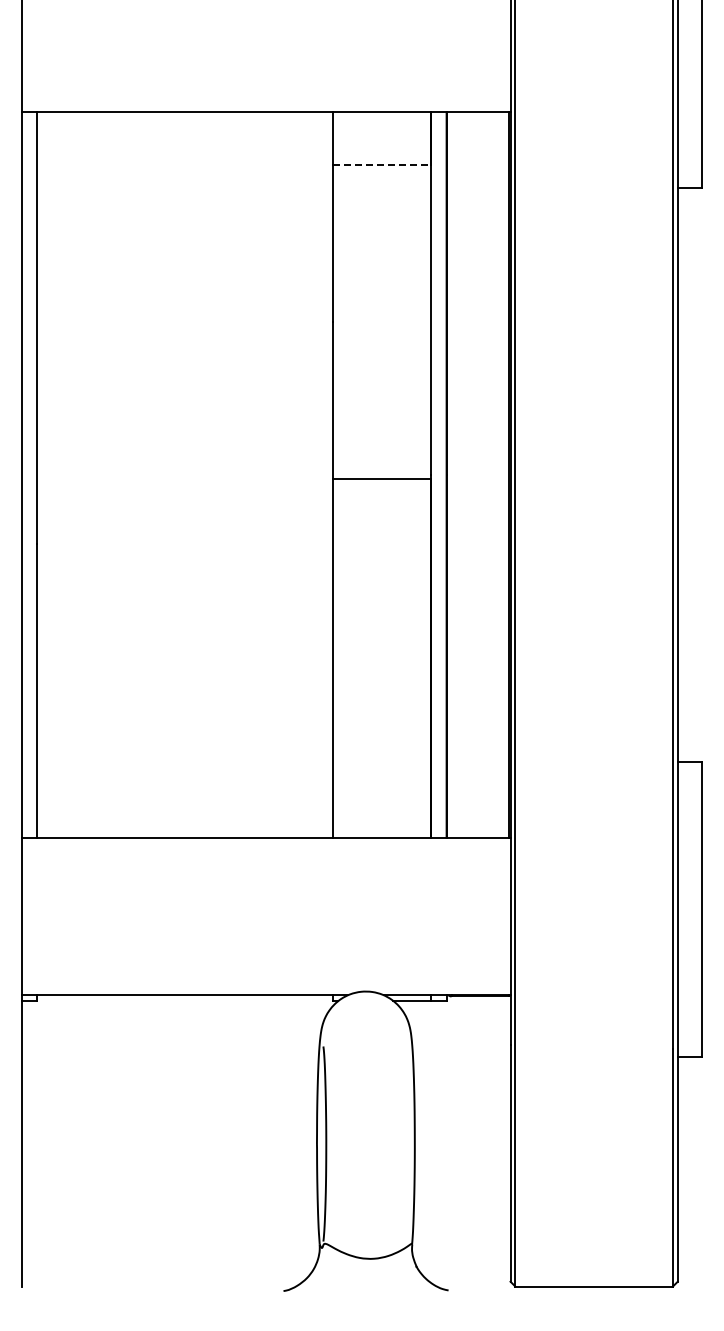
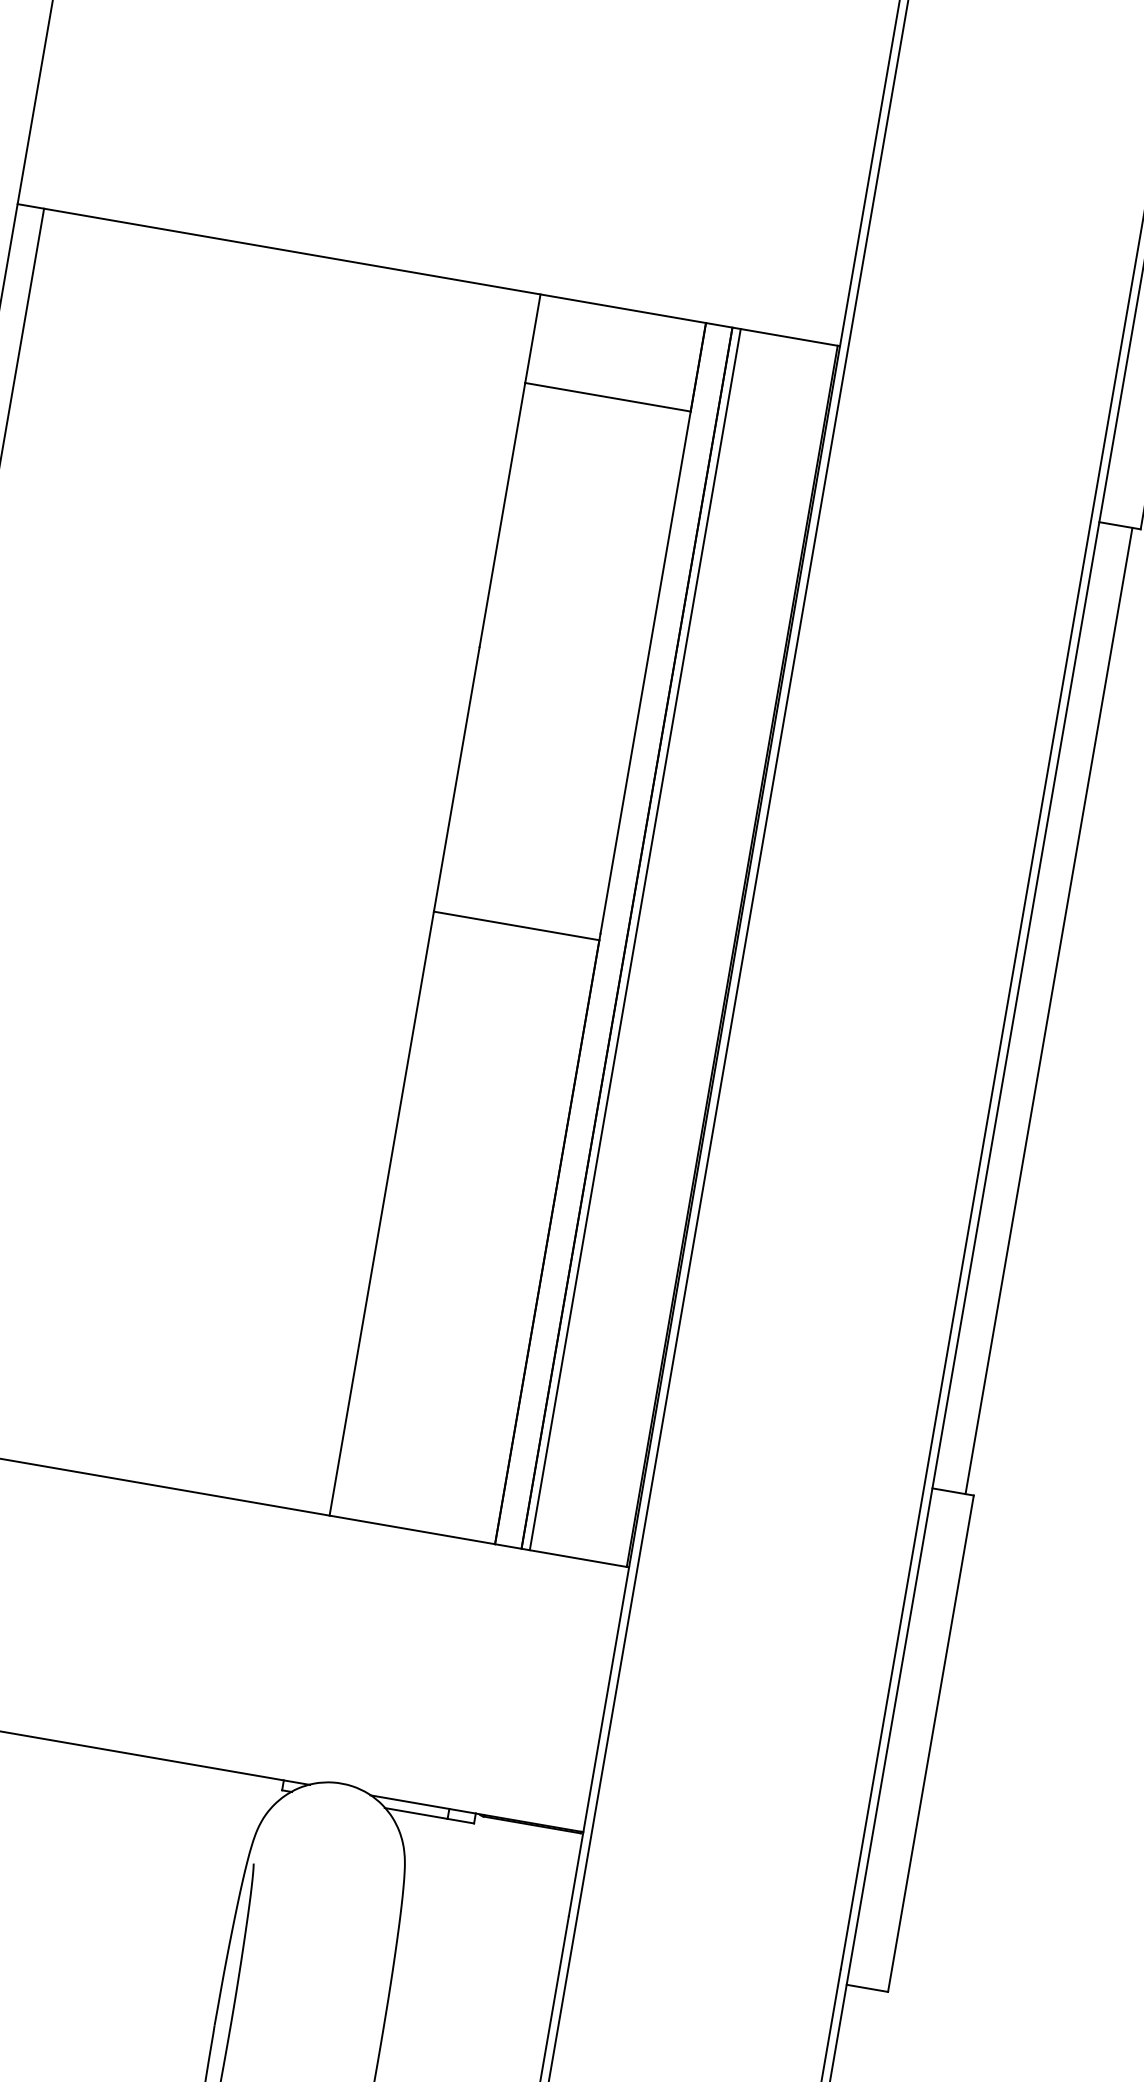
line: (382, 164) -> (609, 397), dashed -> solid
line: (697, 474) -> (1049, 1010), added
line: (451, 475) -> (635, 940), added

